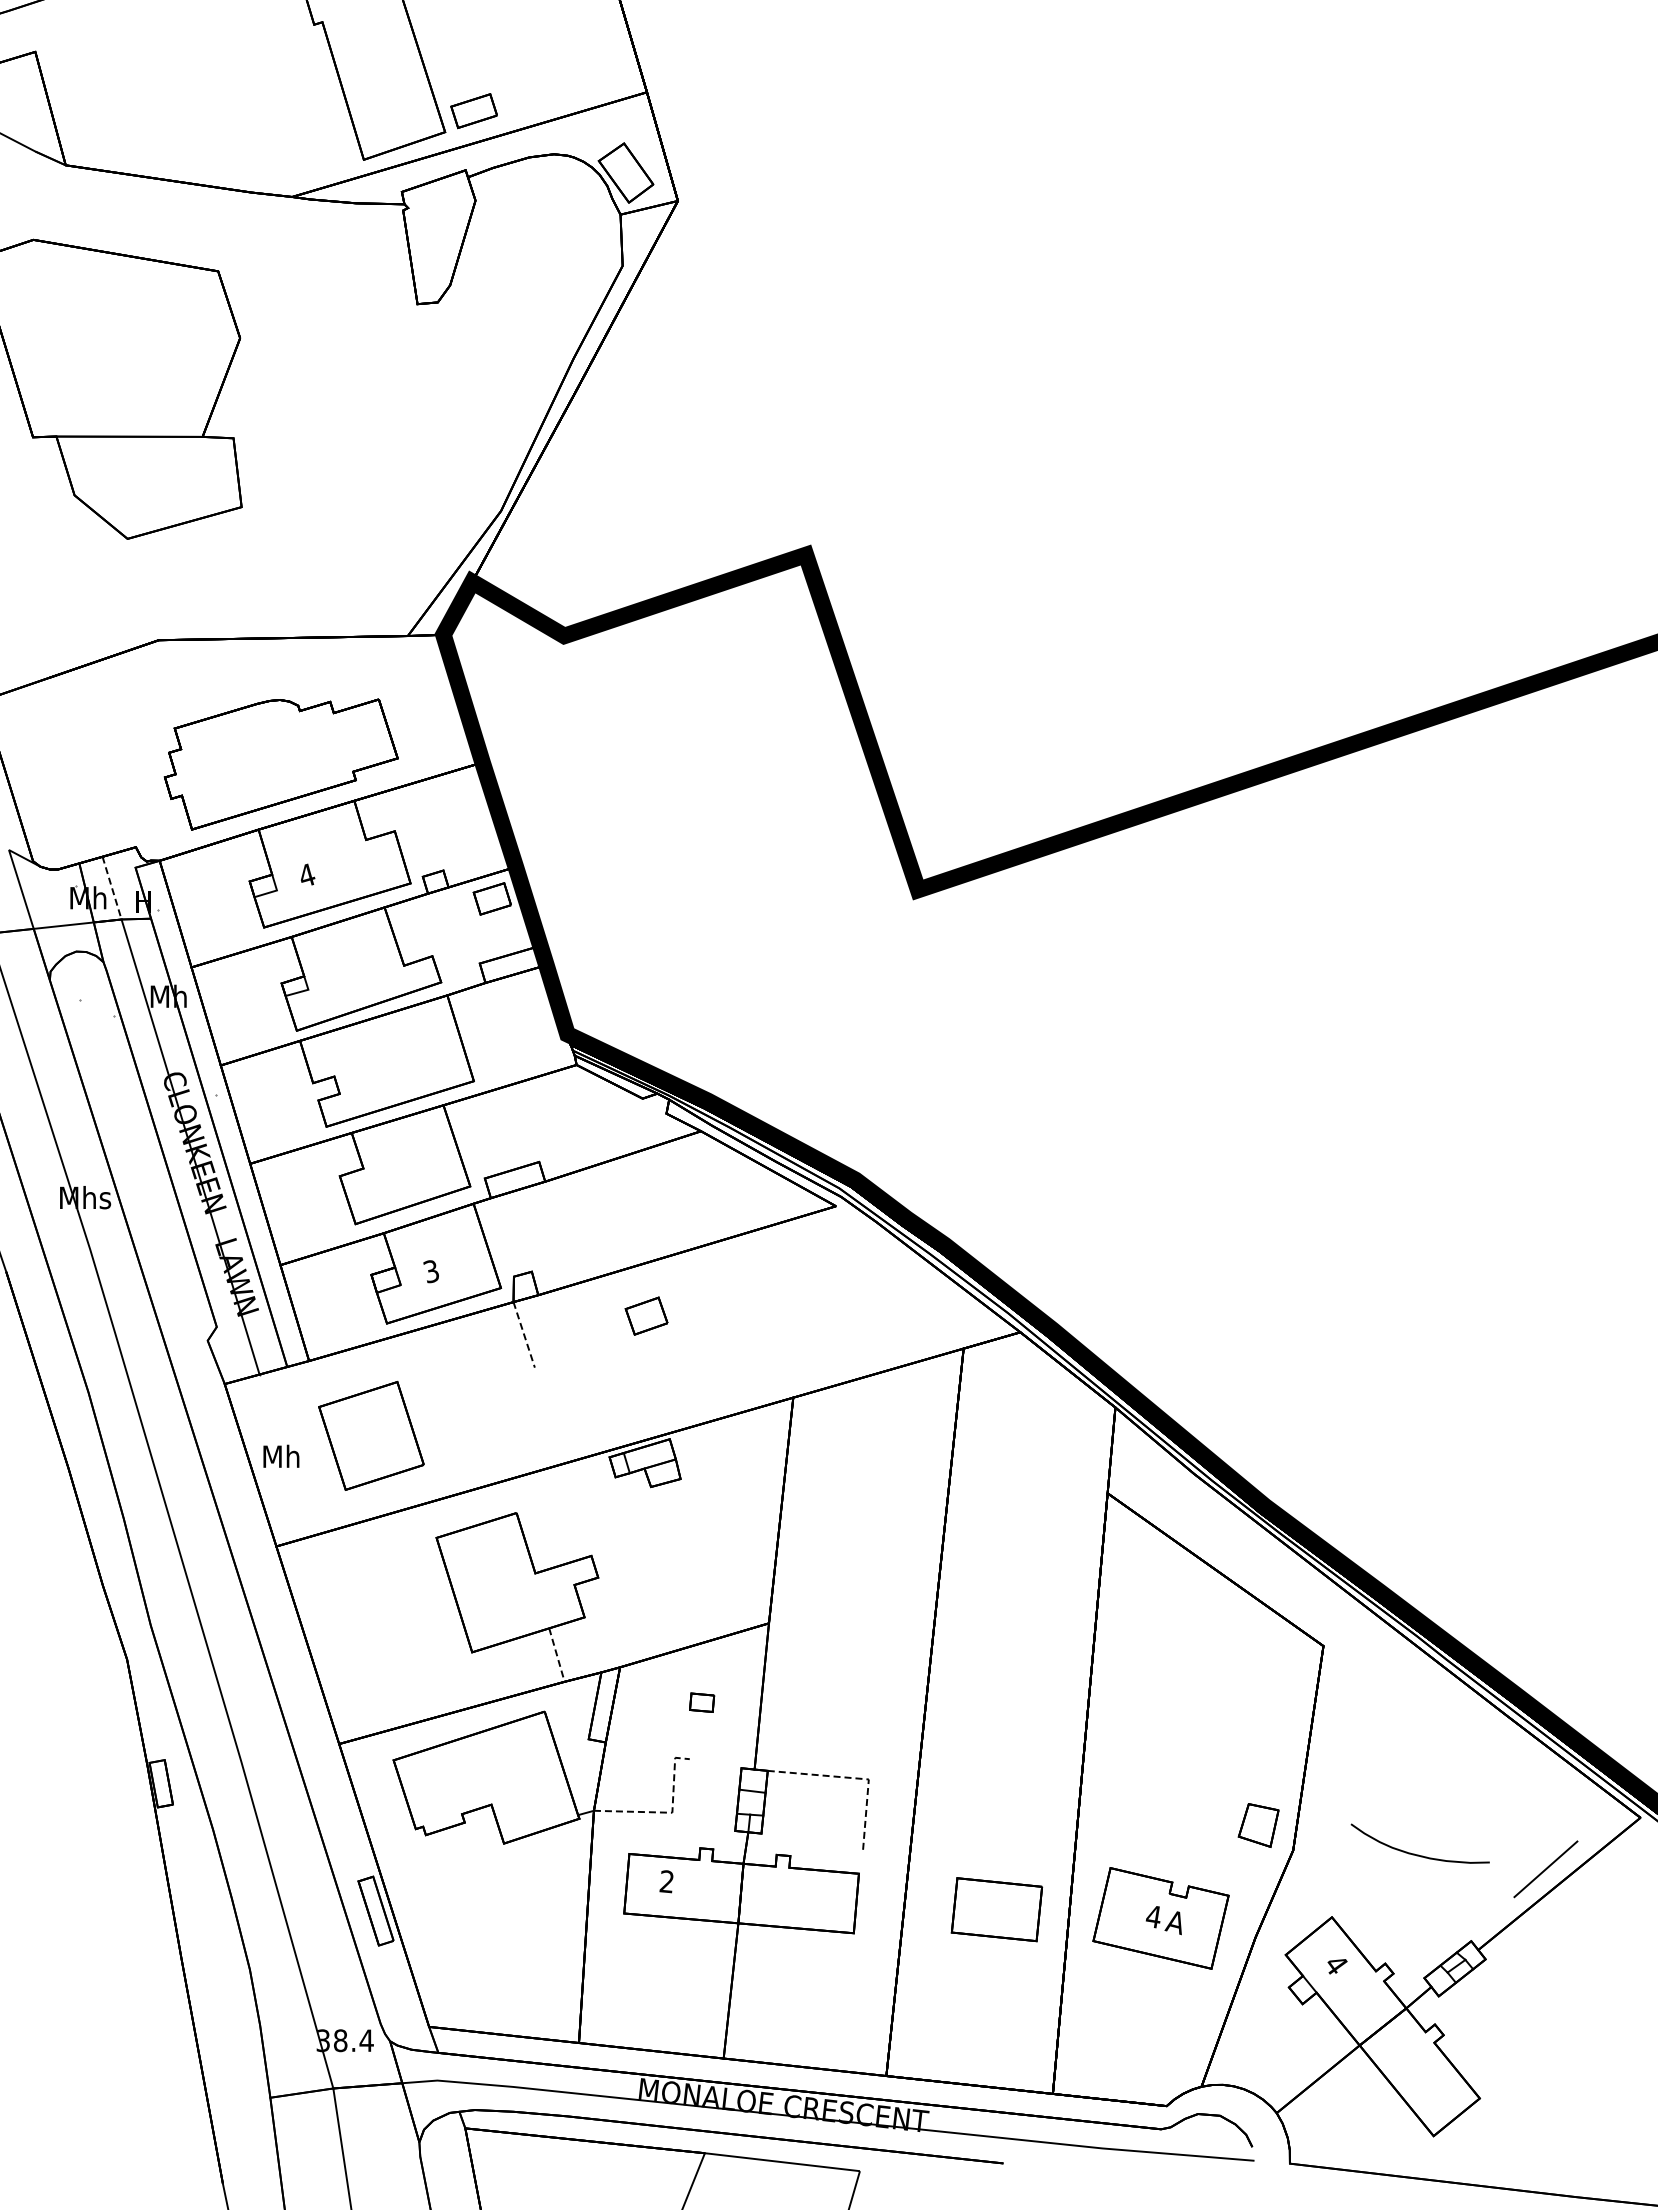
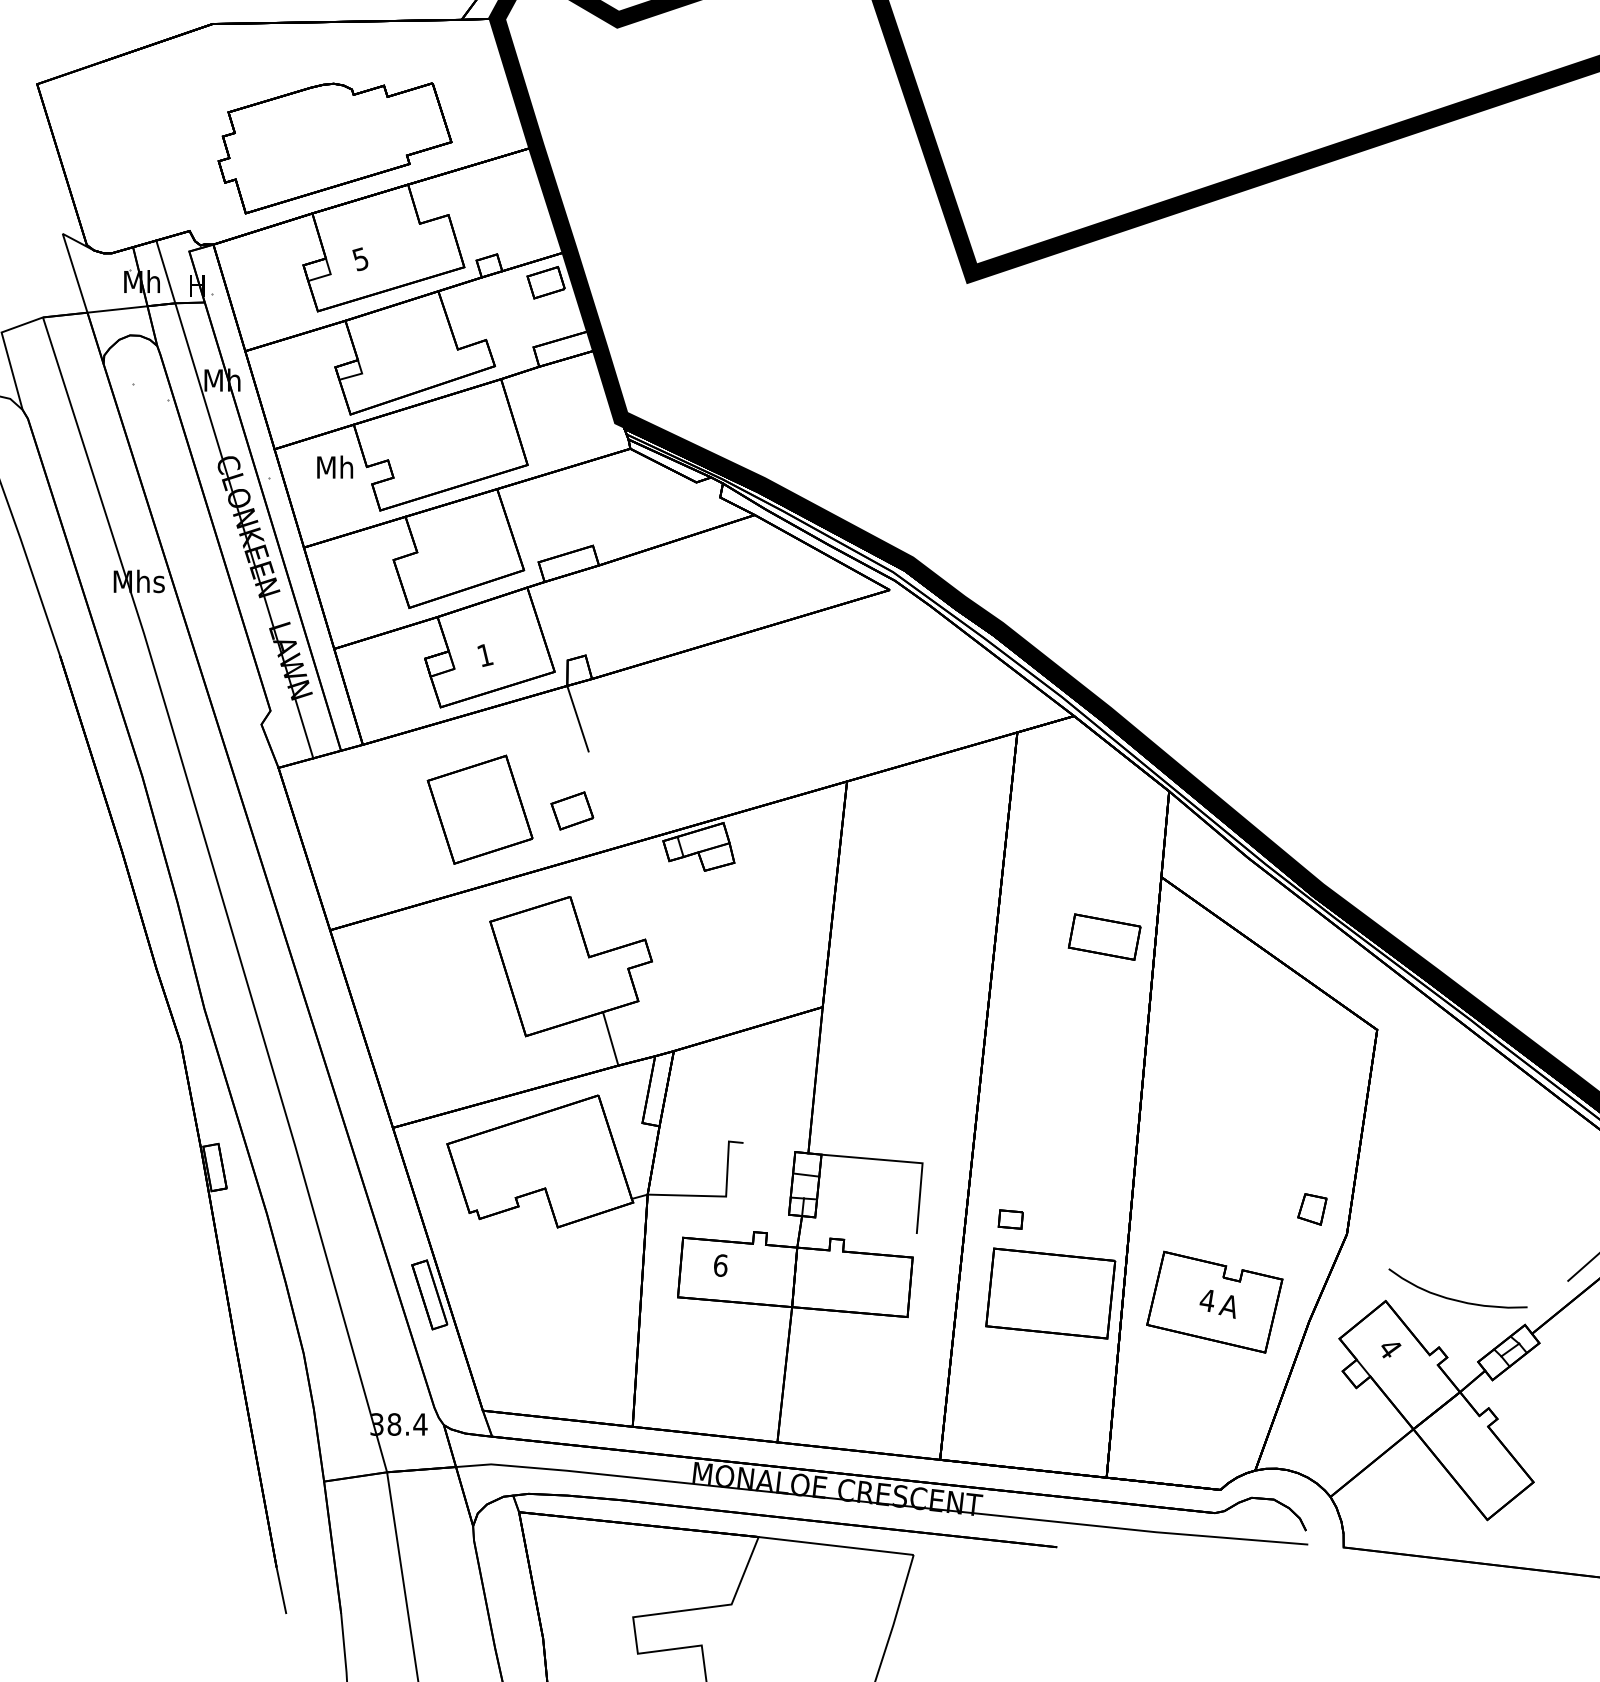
text: (306, 875) -> (360, 259), 4 -> 5
line: (112, 888) -> (166, 272), dashed -> solid
text: (431, 1271) -> (485, 655), 3 -> 1
part: (646, 1315) -> (572, 810), moved
line: (524, 1335) -> (578, 719), dashed -> solid
part: (371, 1435) -> (480, 809), moved
text: (281, 1455) -> (335, 466), moved
part: (1050, 1553) -> (1104, 937), added
line: (556, 1655) -> (610, 1039), dashed -> solid
part: (702, 1702) -> (1011, 1219), moved
line: (853, 1778) -> (907, 1162), dashed -> solid
line: (669, 1812) -> (723, 1196), dashed -> solid
part: (1258, 1825) -> (1312, 1209), size x0.71
curve: (1418, 1854) -> (1456, 1299), moved
text: (666, 1881) -> (720, 1265), 2 -> 6
part: (996, 1909) -> (1050, 1293), size x1.43

